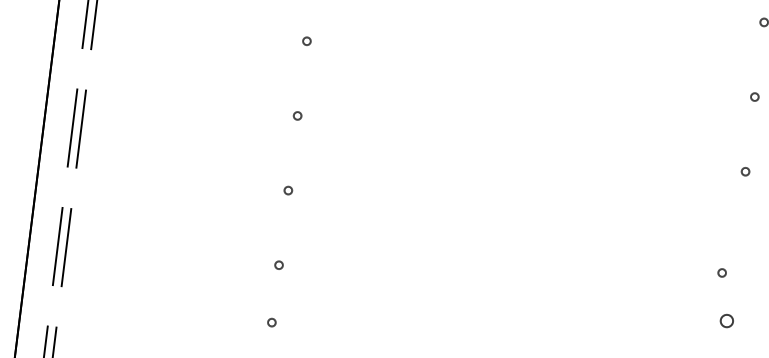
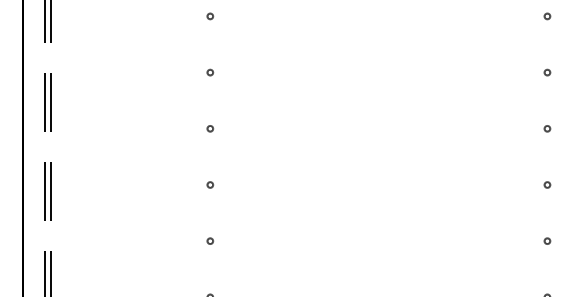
circle: (722, 272) -> (547, 128), moved
circle: (727, 320) -> (547, 184), size x0.62
circle: (272, 321) -> (210, 240), moved

